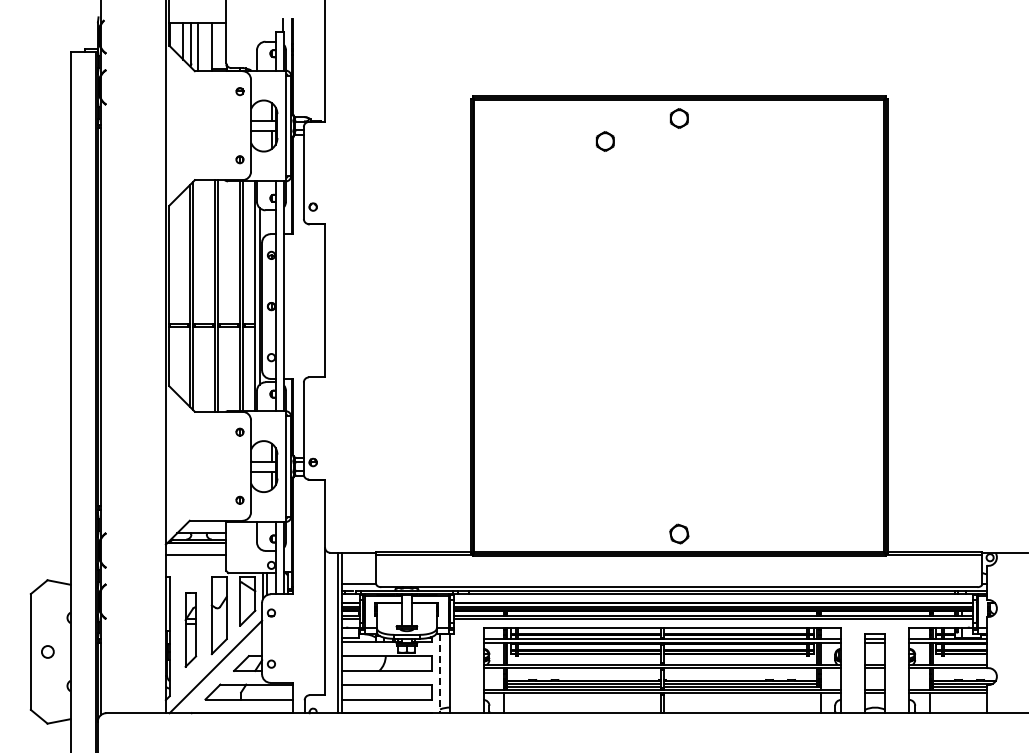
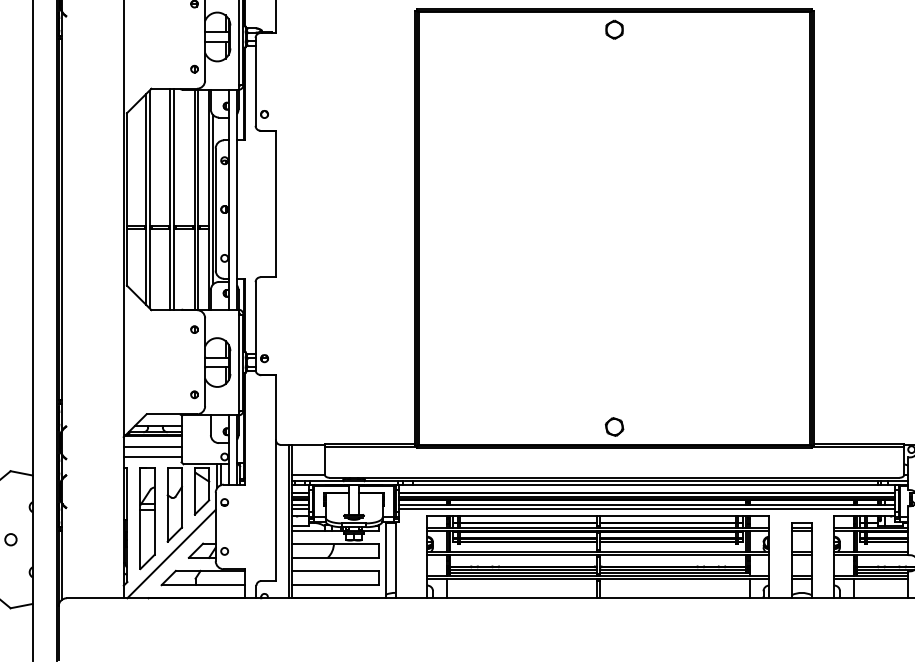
part: (604, 141) -> (543, 51), removed
line: (195, 565) -> (152, 457), added
part: (190, 629) -> (147, 518), size x1.43
line: (440, 674) -> (386, 561), dashed -> solid

